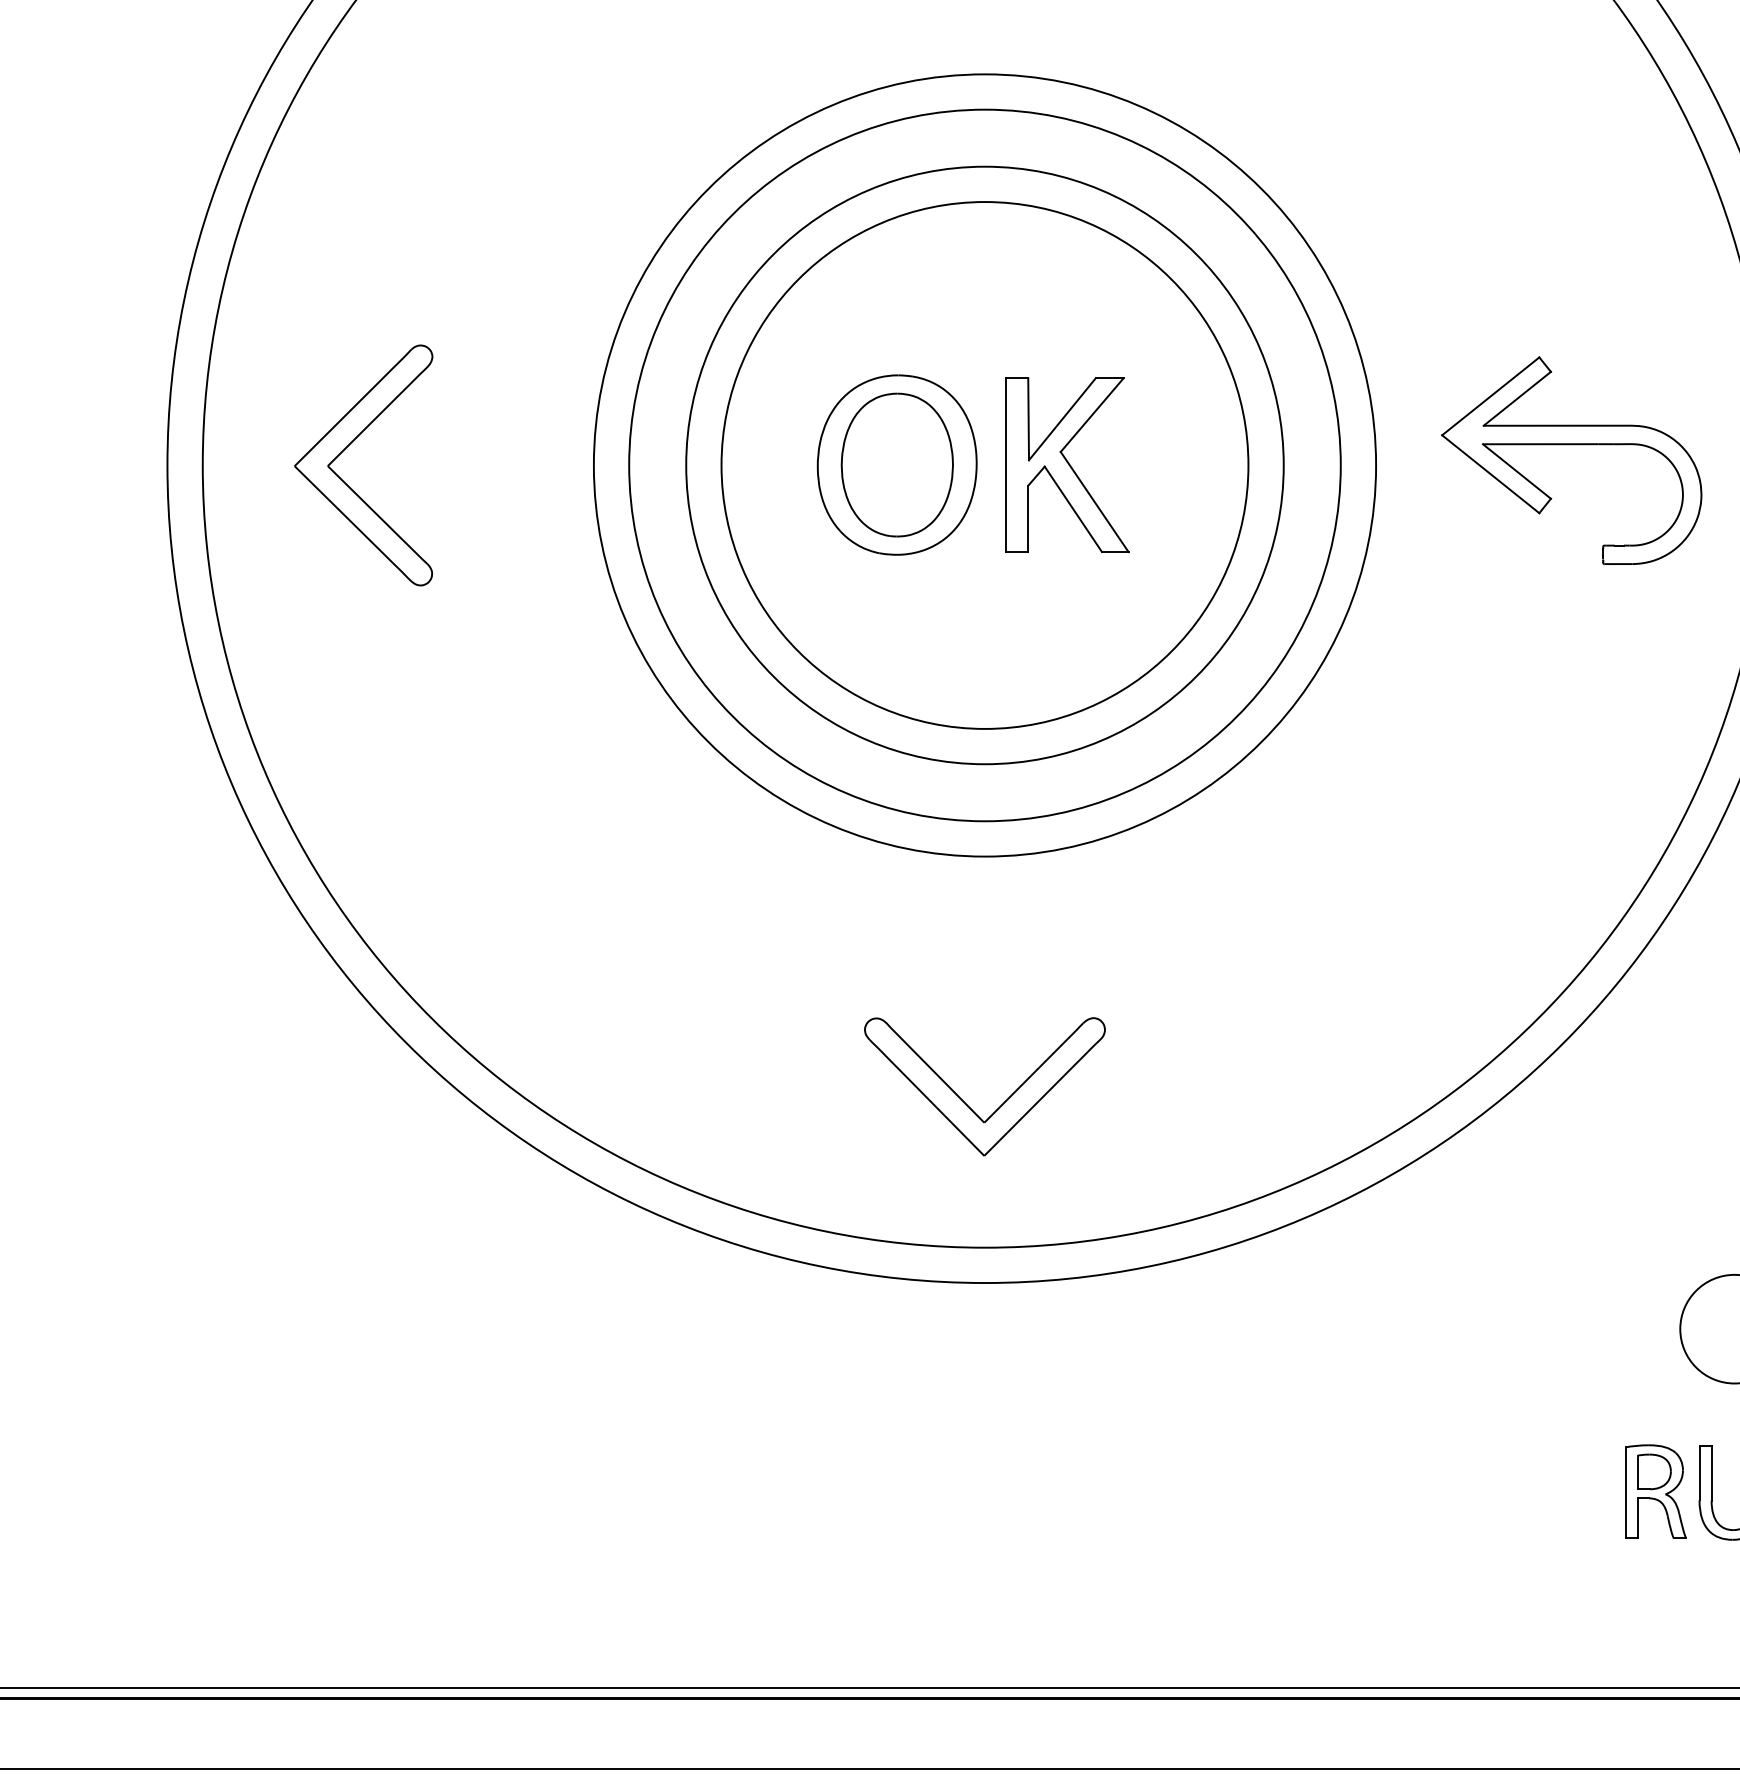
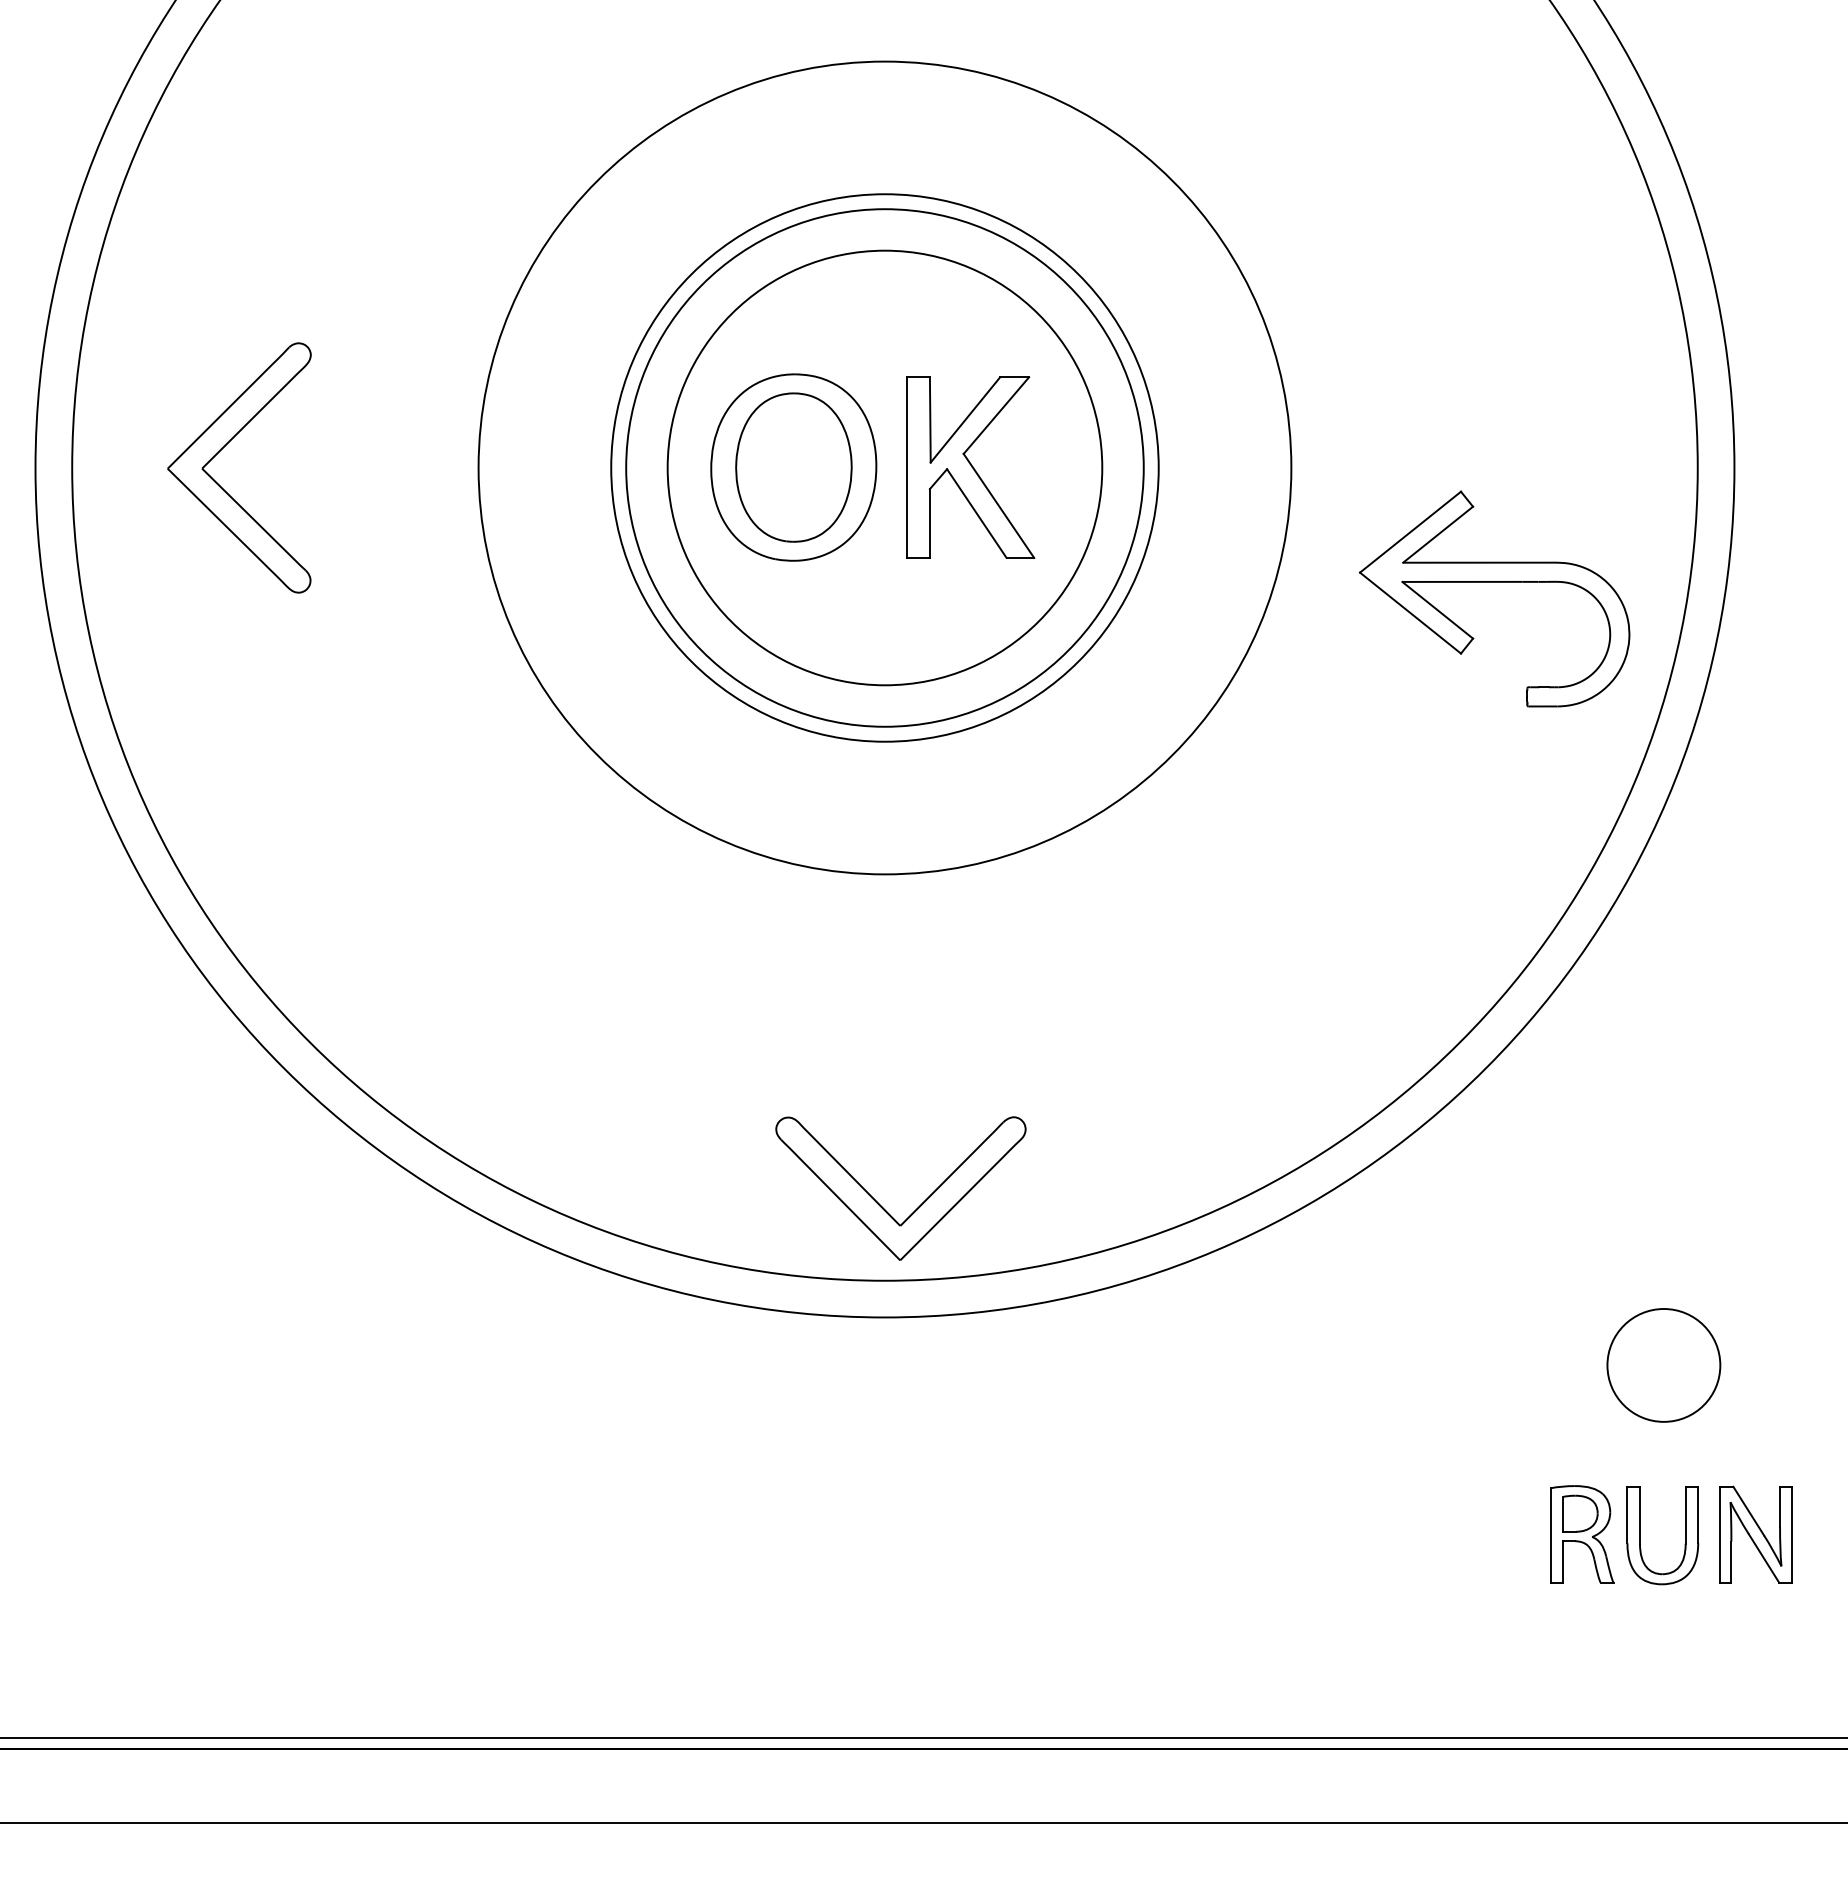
part: (1571, 444) -> (1494, 582), moved
circle: (984, 465) -> (884, 467), size x0.7
circle: (984, 465) -> (884, 467), size x0.7
part: (967, 1104) -> (882, 1206), moved

